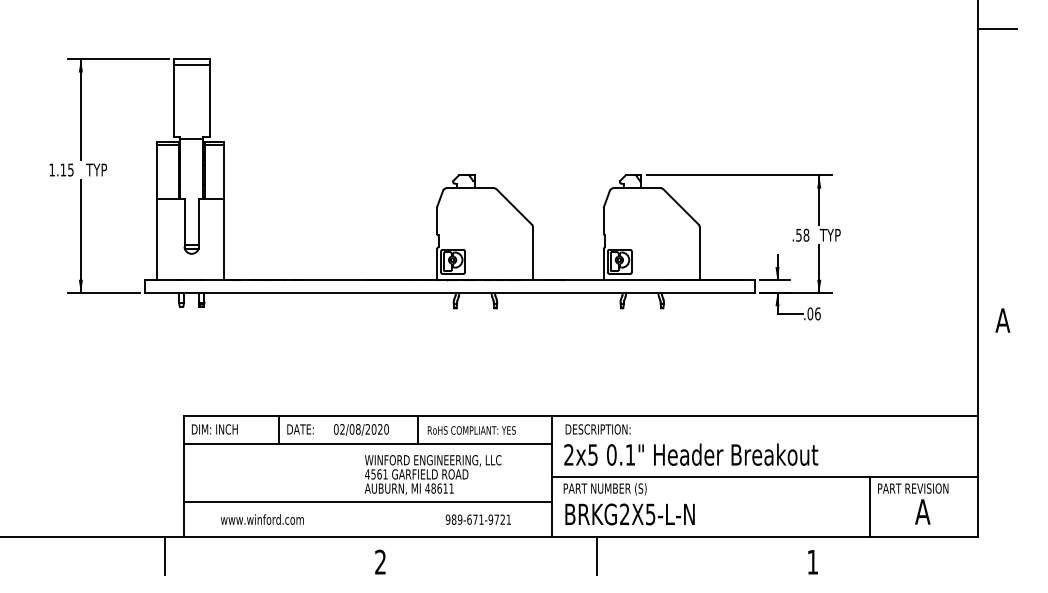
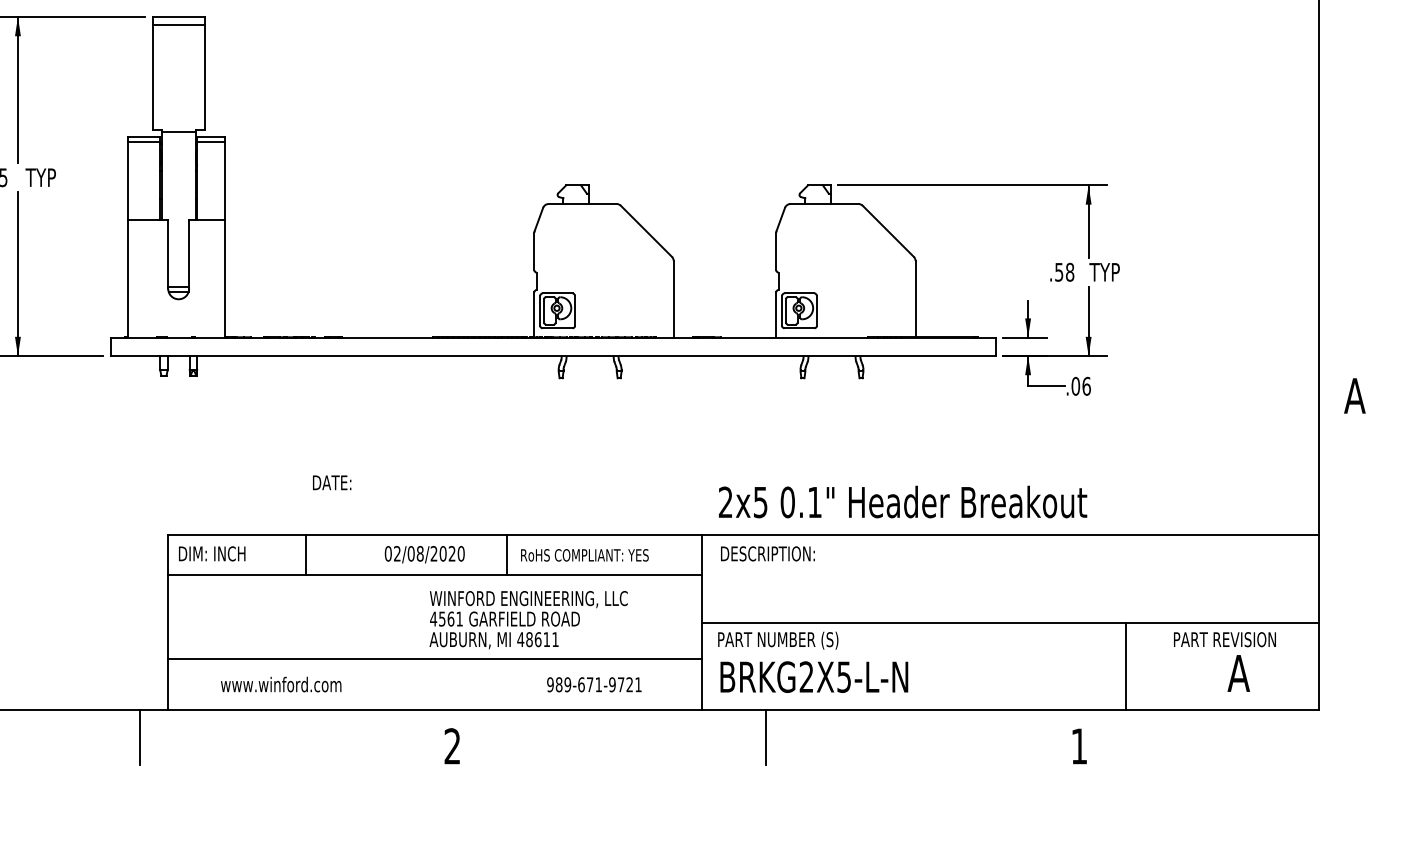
text: (300, 429) -> (332, 482), moved
text: (691, 454) -> (903, 501), moved
line: (870, 506) -> (1126, 665), moved

